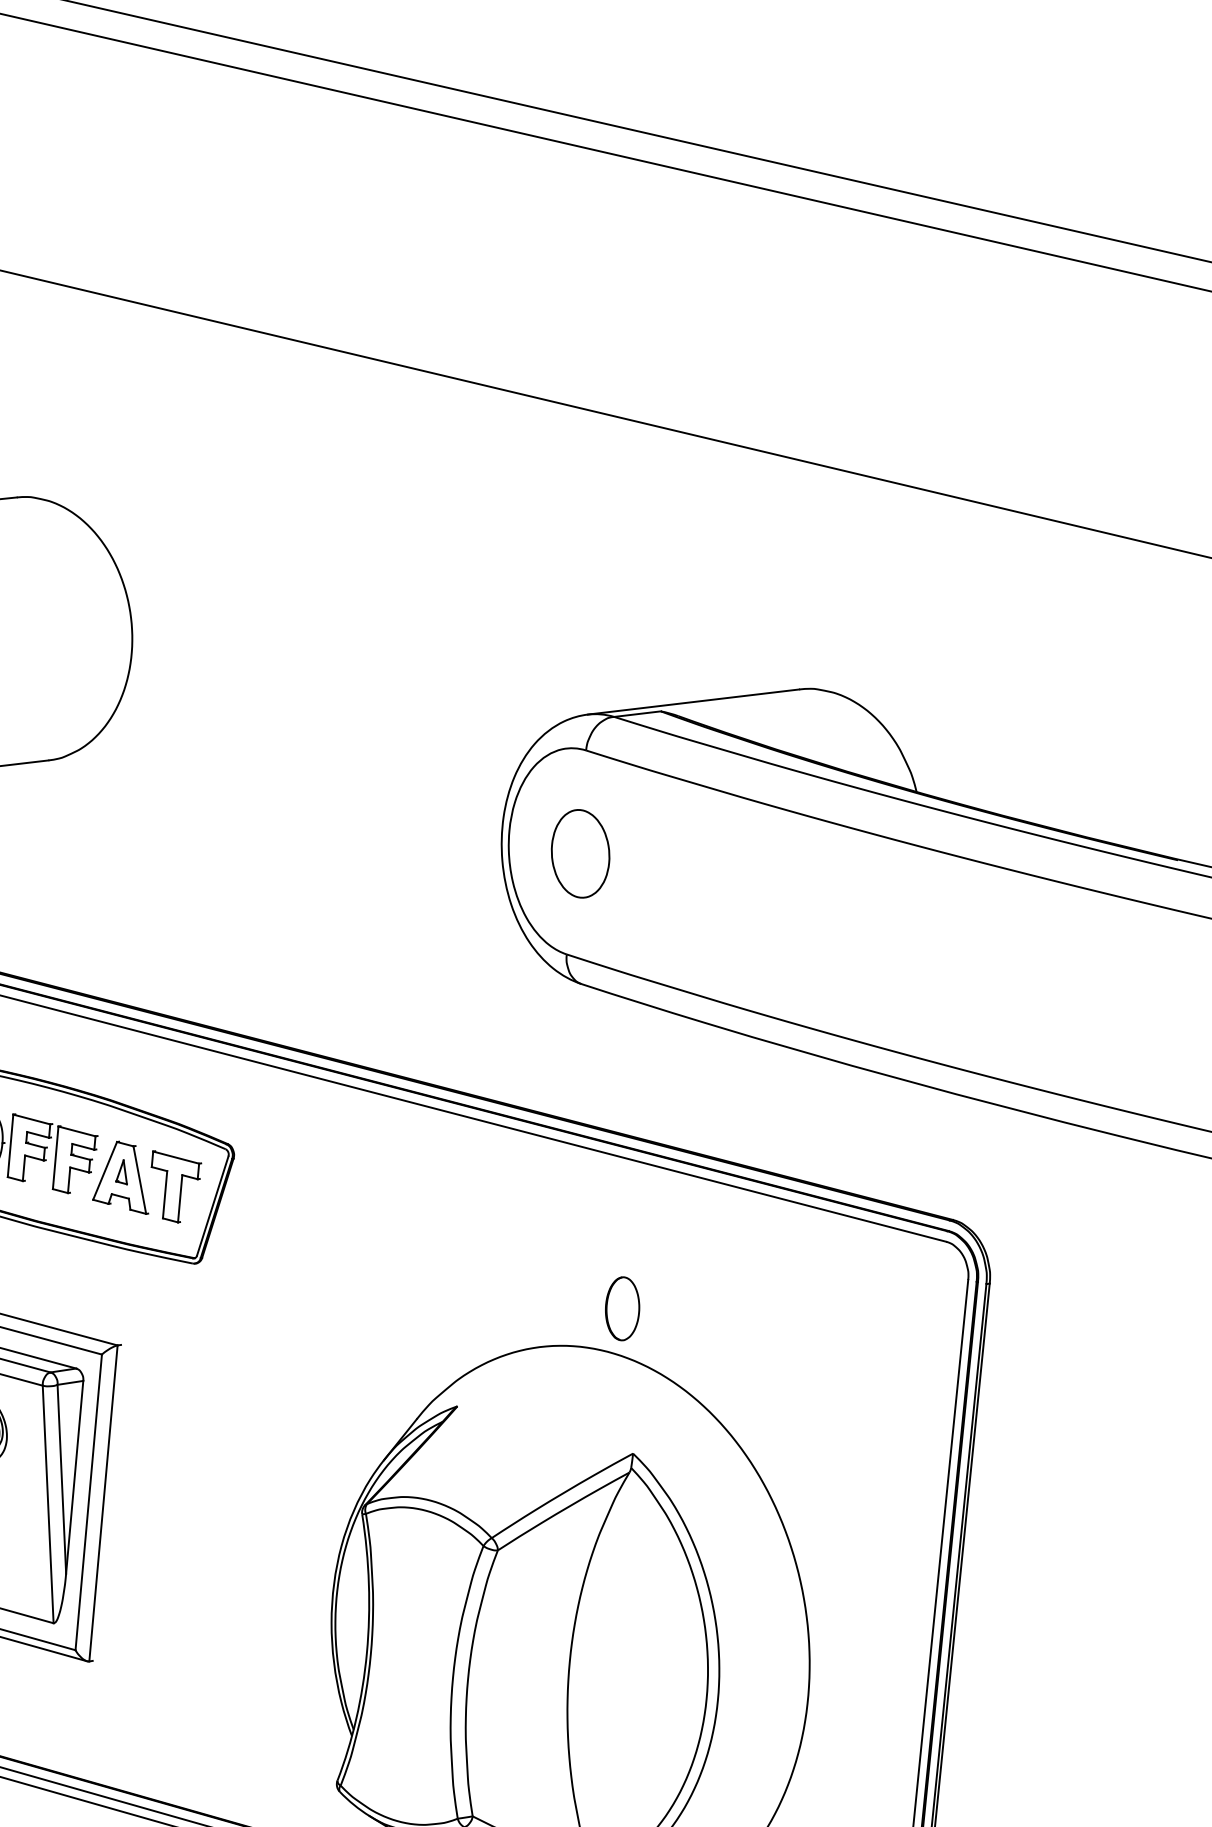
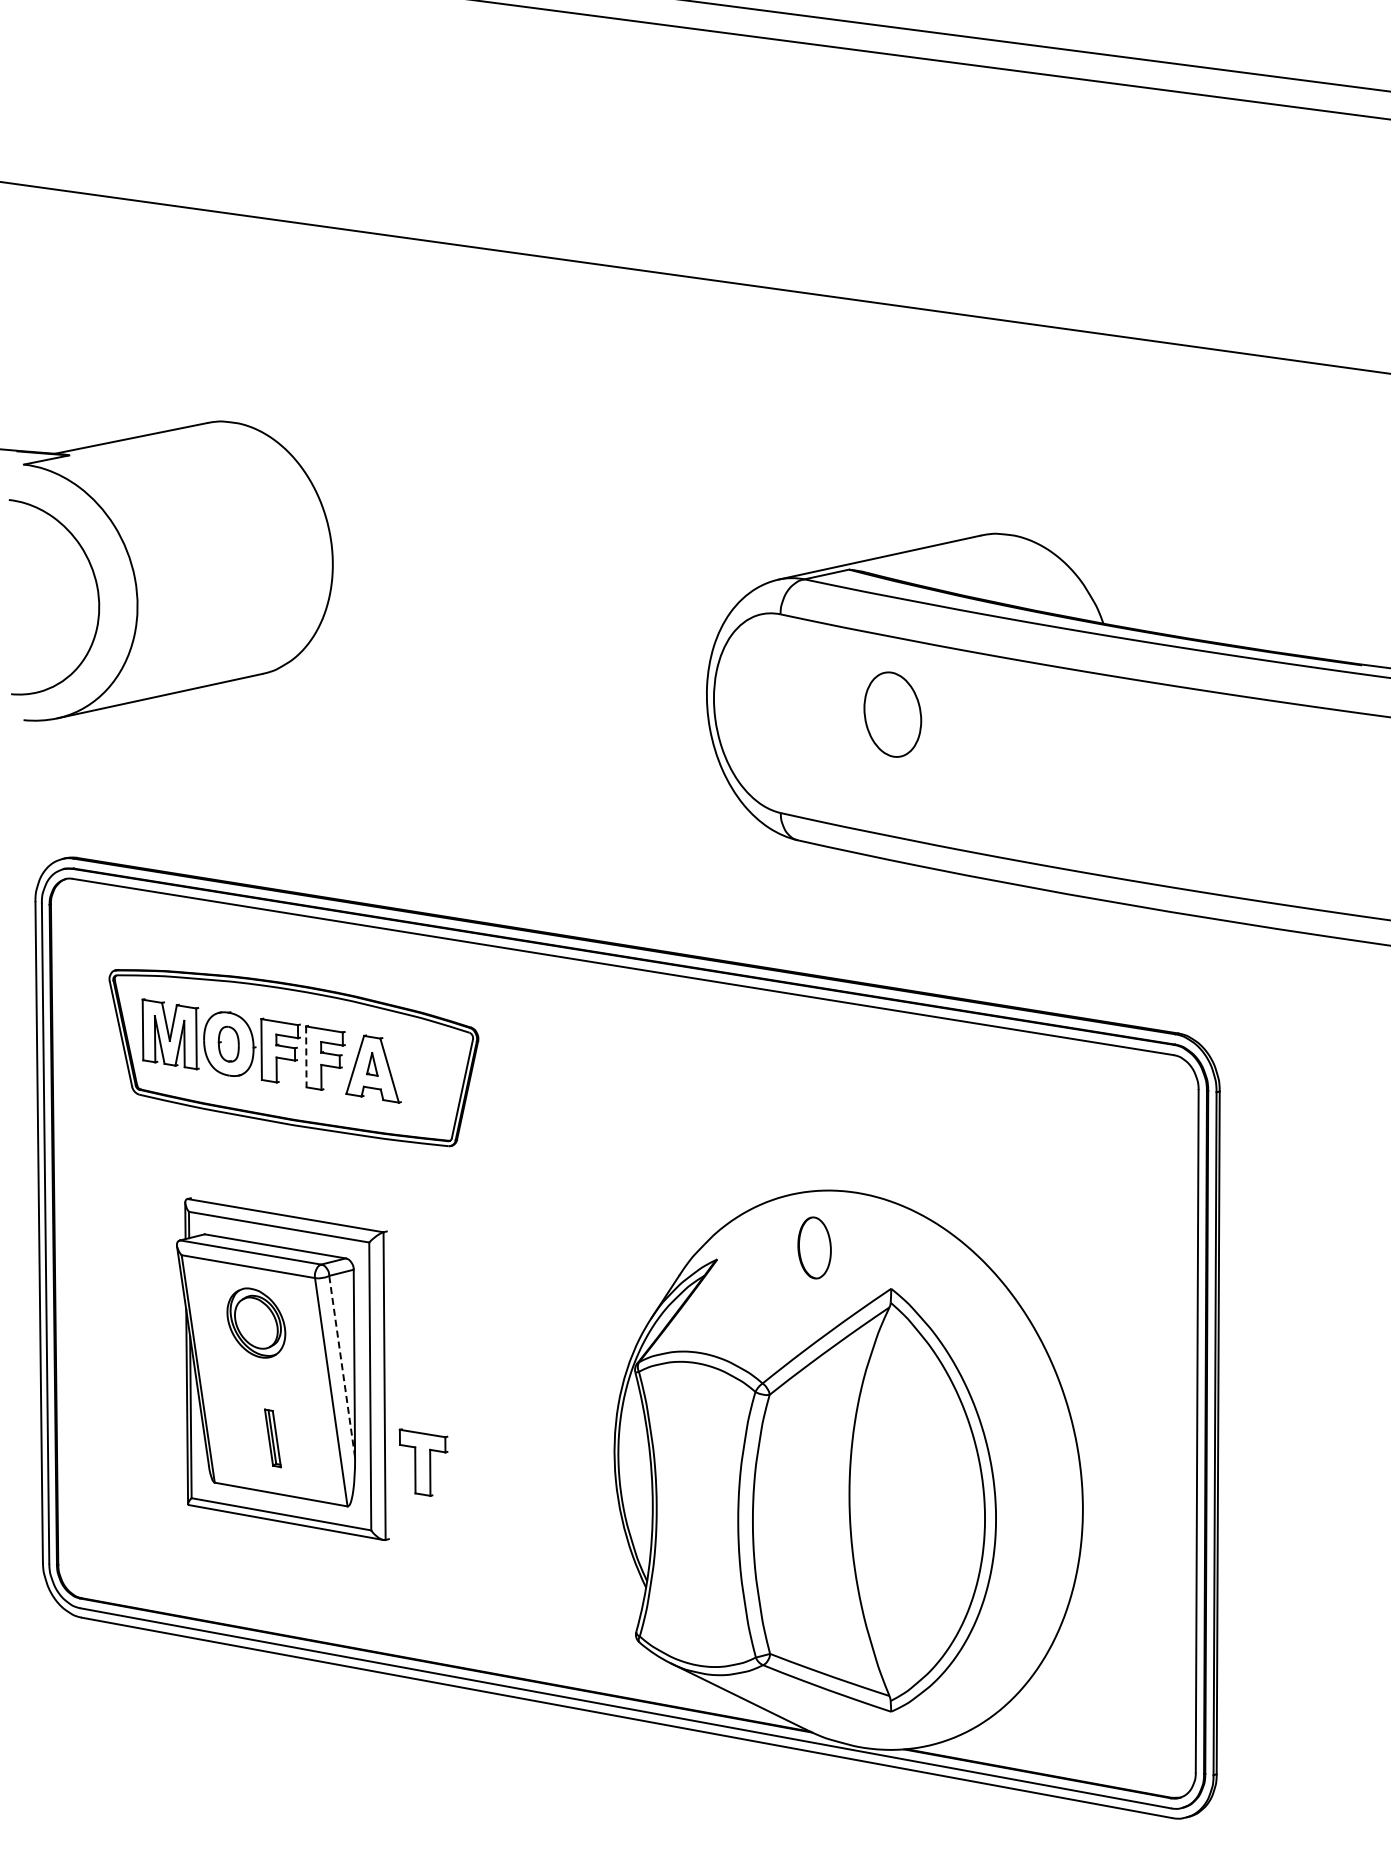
part: (580, 853) -> (892, 714), moved
line: (55, 1158) -> (306, 1057), solid -> dashed
part: (174, 1187) -> (423, 1462), moved
part: (622, 1308) -> (814, 1247), moved
line: (62, 1479) -> (342, 1366), solid -> dashed

